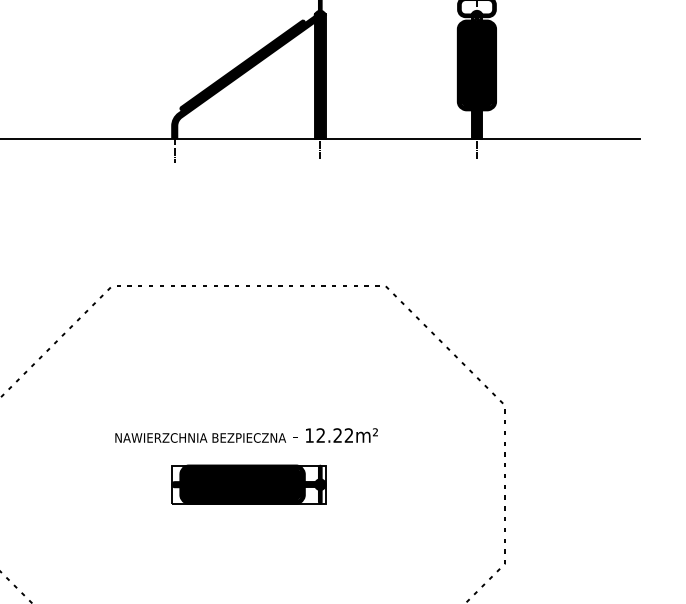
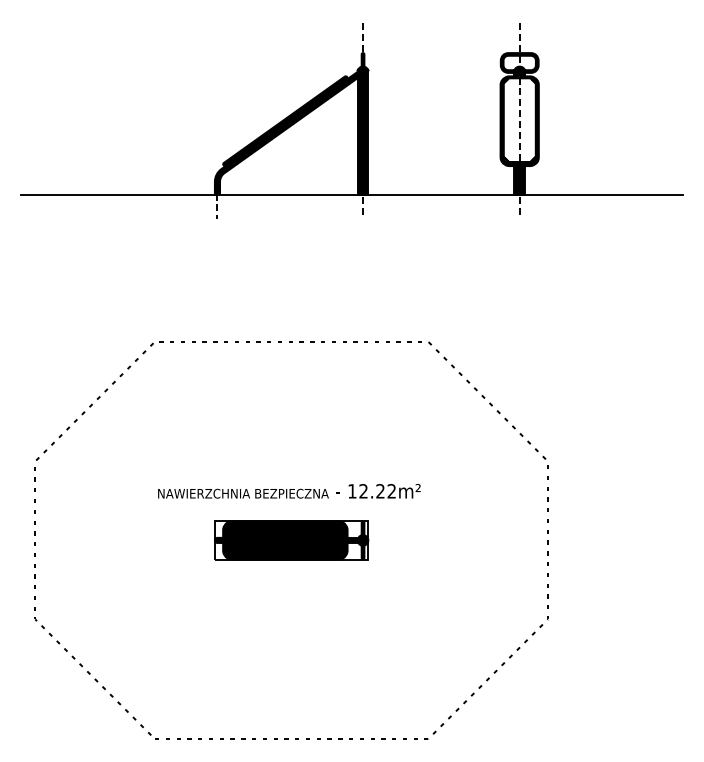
fill: (476, 64) -> (519, 120), removed

